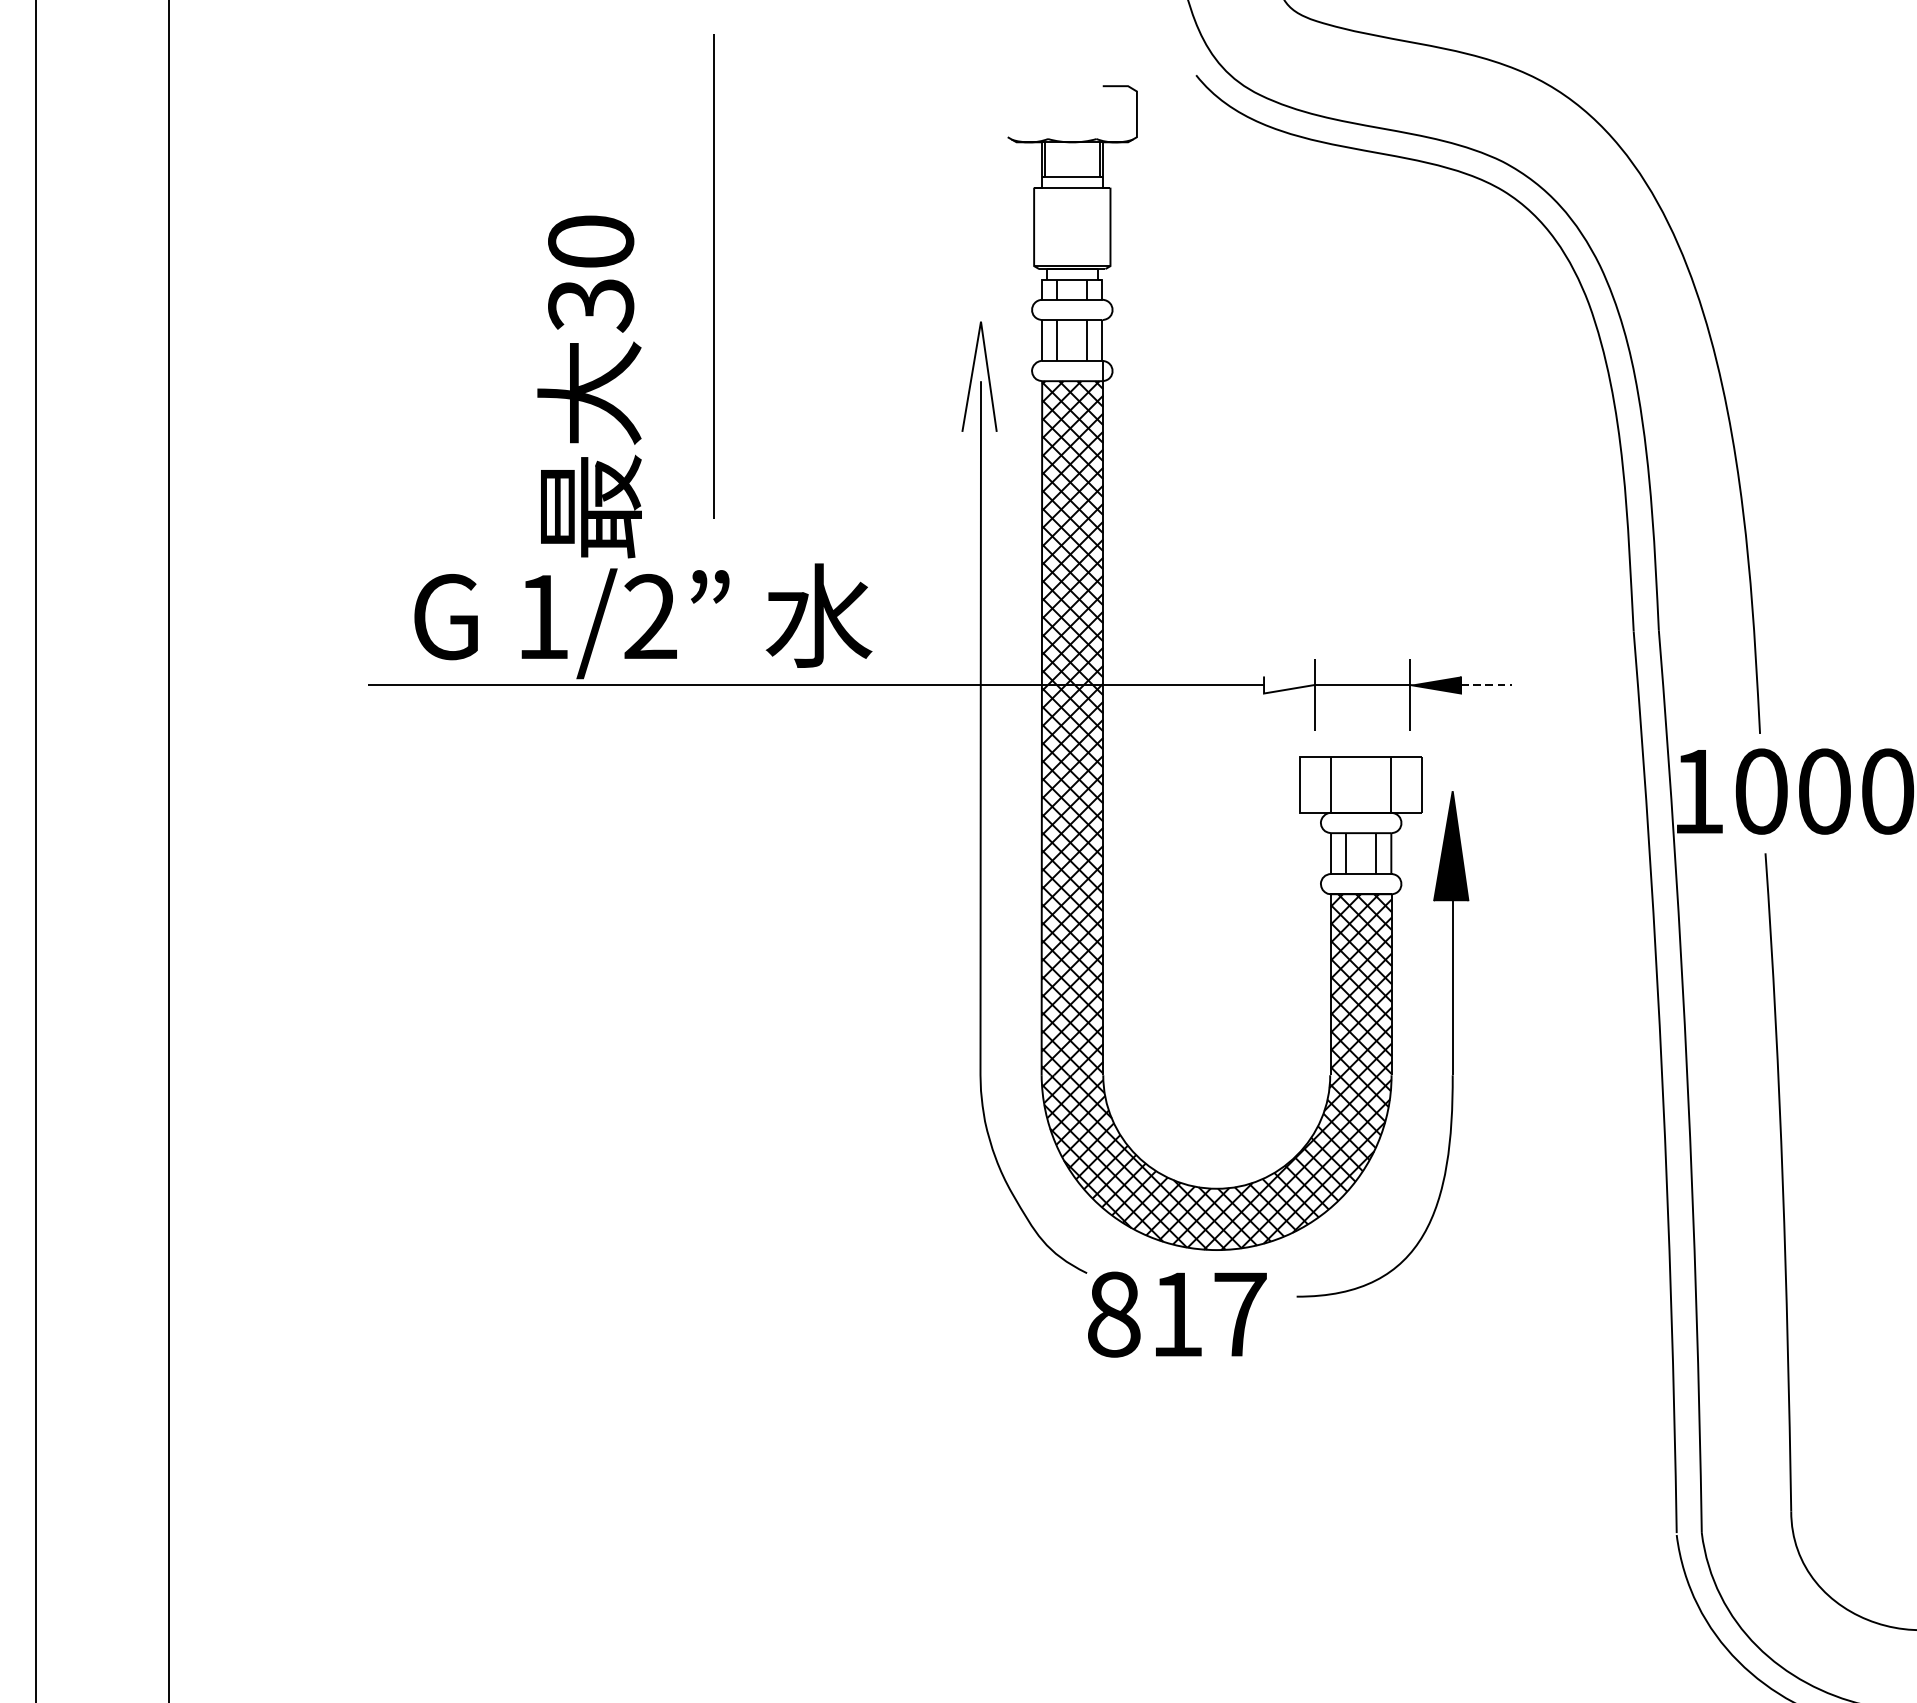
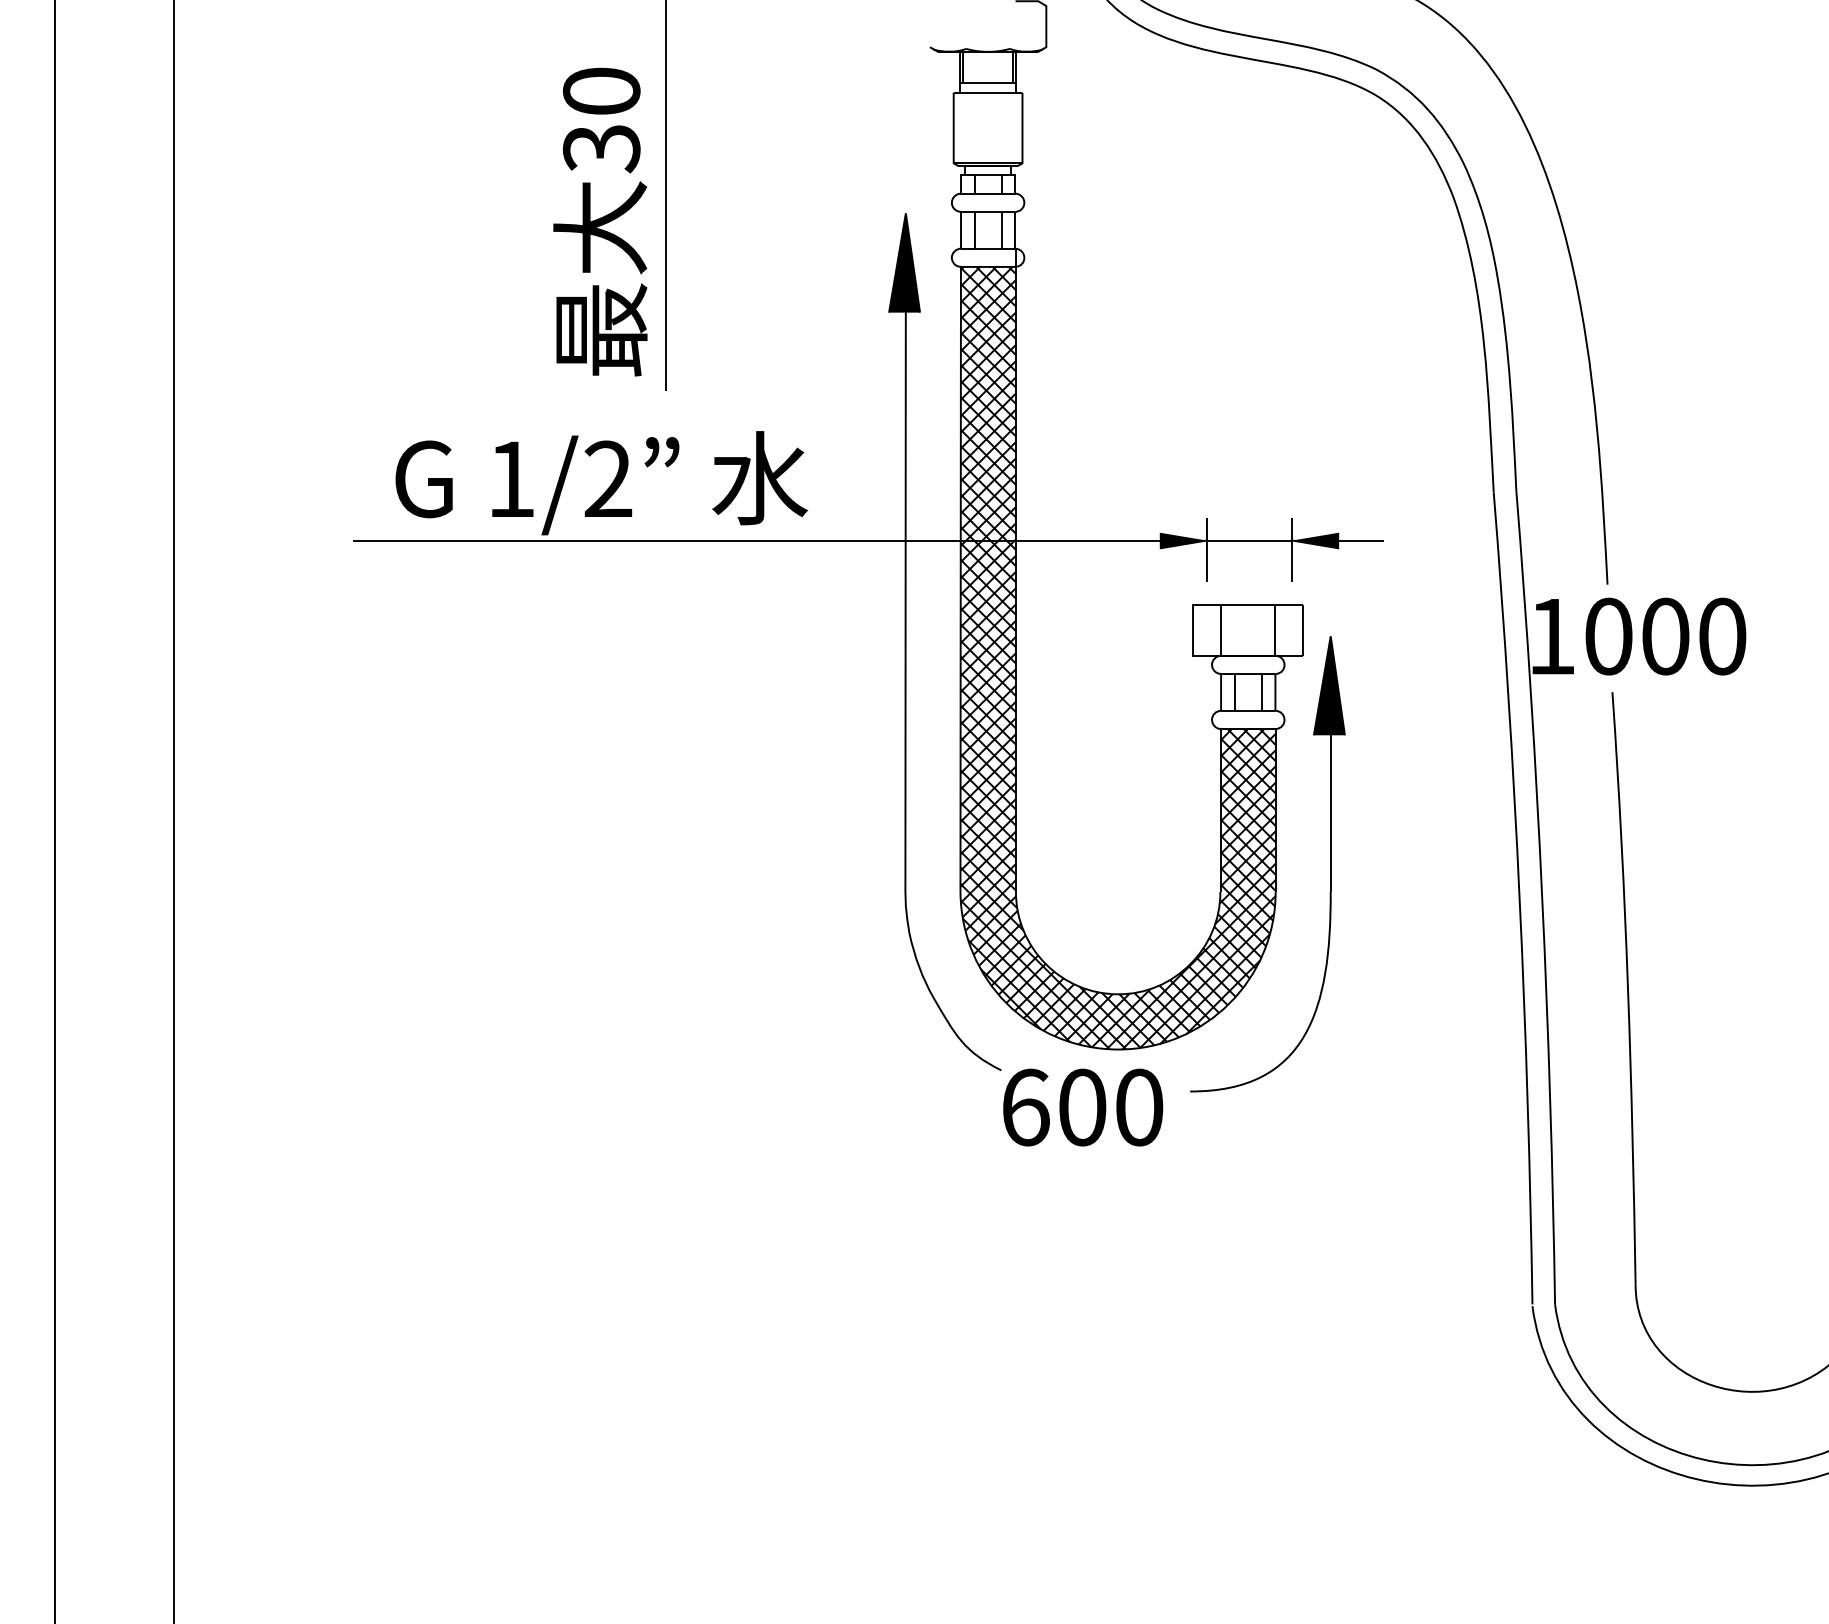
fill: (979, 376) -> (904, 262), added
text: (589, 386) -> (600, 221), moved
fill: (1289, 684) -> (1183, 540), added
line: (1486, 684) -> (1361, 540), dashed -> solid
text: (1177, 1314) -> (1082, 1107), 817 -> 600

